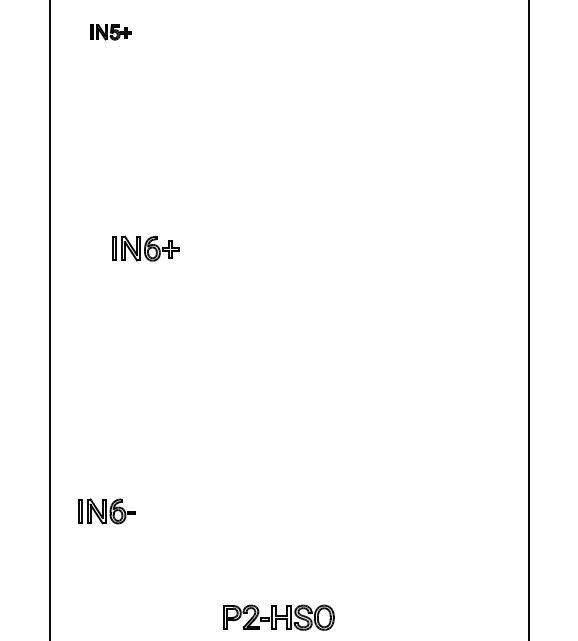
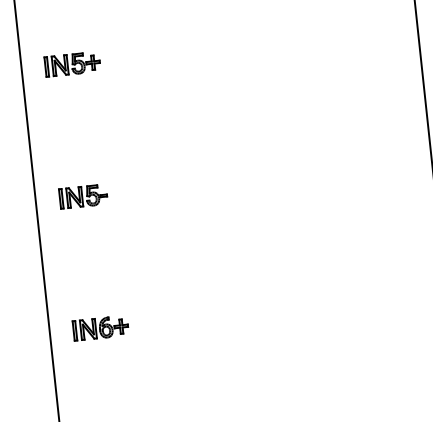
part: (110, 32) -> (72, 64), size x1.67
part: (106, 191) -> (82, 196), added
part: (145, 248) -> (100, 328), moved

